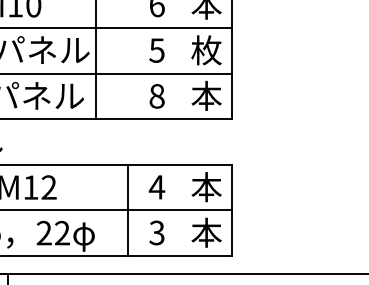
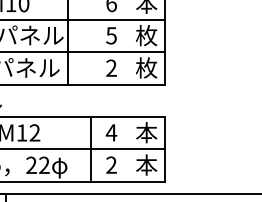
text: (157, 95) -> (111, 67), 8 -> 2
text: (206, 95) -> (146, 67), 本 -> 枚
text: (157, 233) -> (111, 165), 3 -> 2

